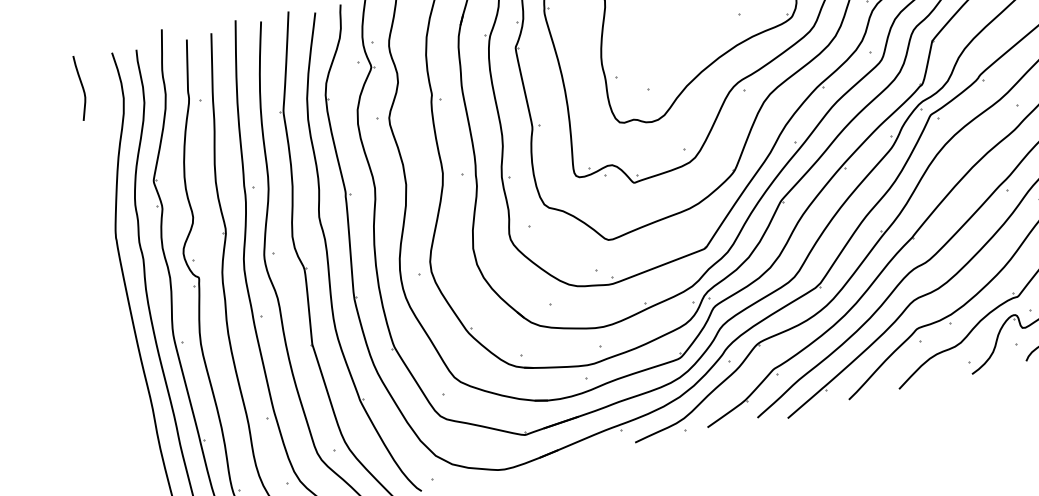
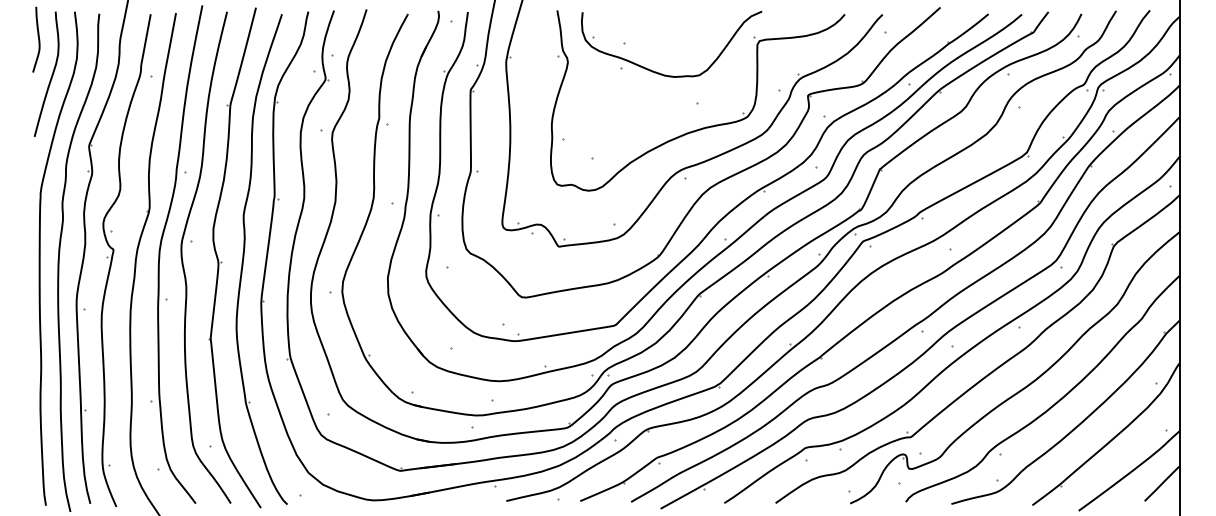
curve: (102, 119) -> (51, 74), added

